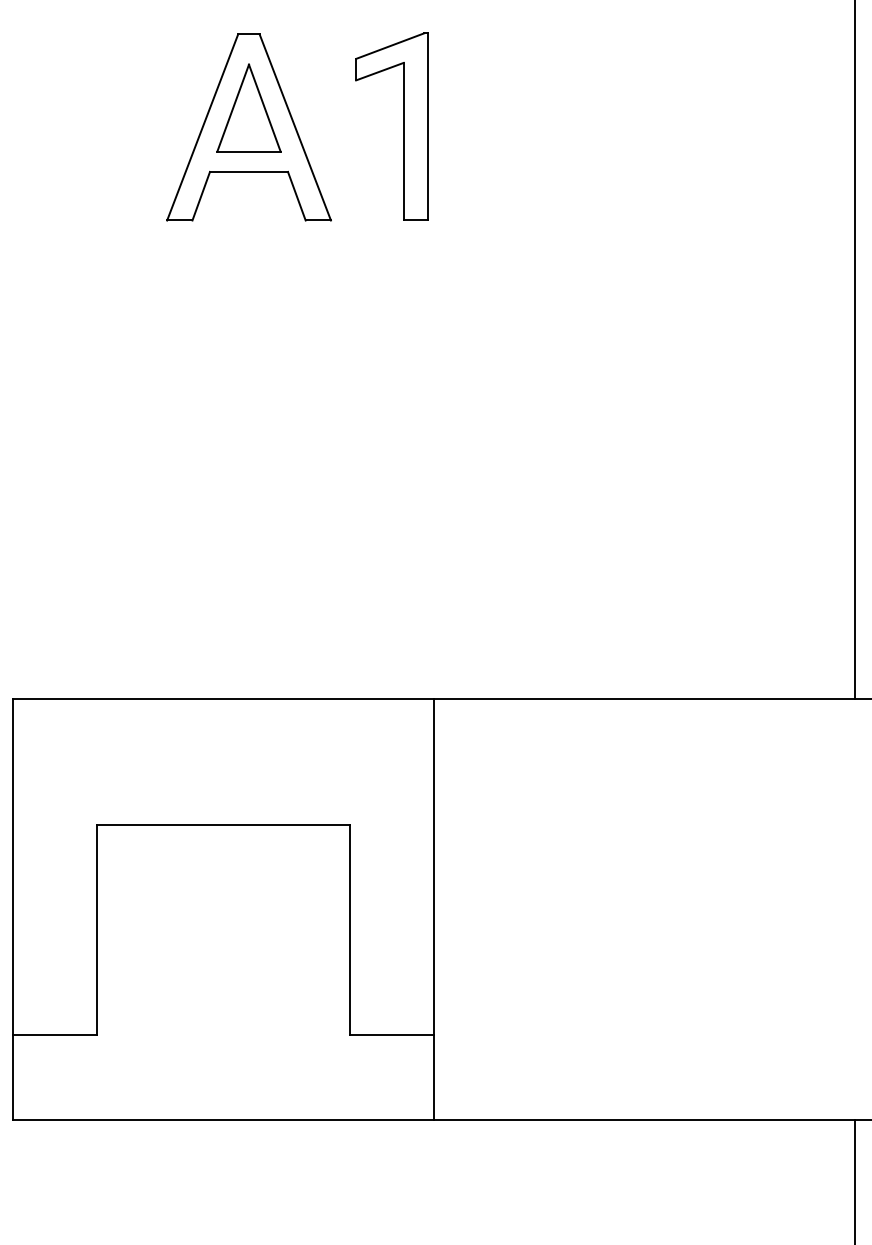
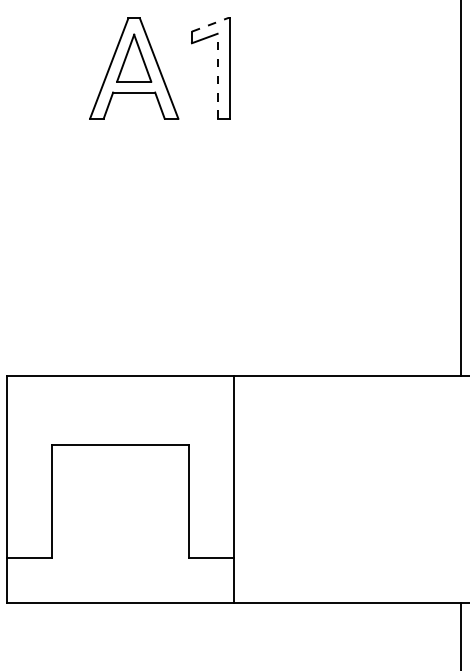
line: (390, 45) -> (210, 24), solid -> dashed
line: (403, 140) -> (217, 75), solid -> dashed

